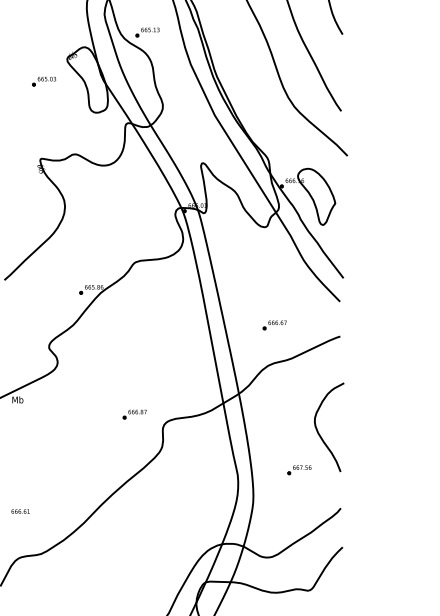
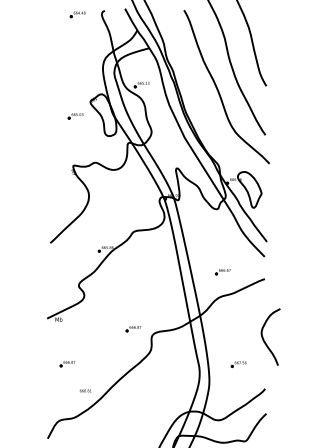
curve: (319, 431) -> (264, 339), moved
part: (31, 470) -> (67, 364), added
text: (20, 510) -> (85, 390), moved

